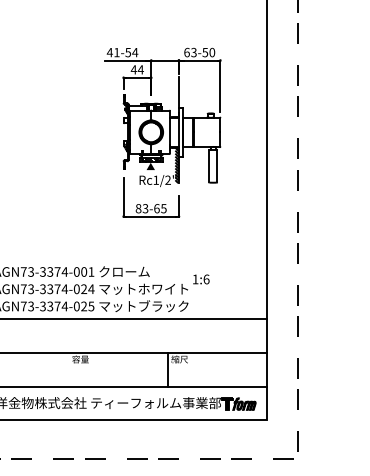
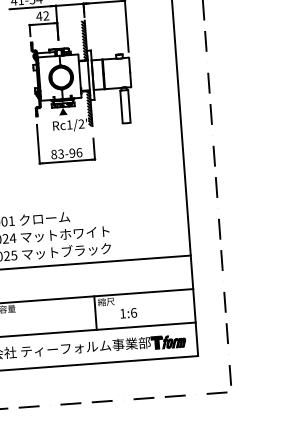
text: (140, 69) -> (45, 15), 44 -> 42
hatch: (176, 96) -> (83, 39), added
text: (160, 208) -> (75, 152), 83-65 -> 83-96
text: (201, 279) -> (128, 313), moved

